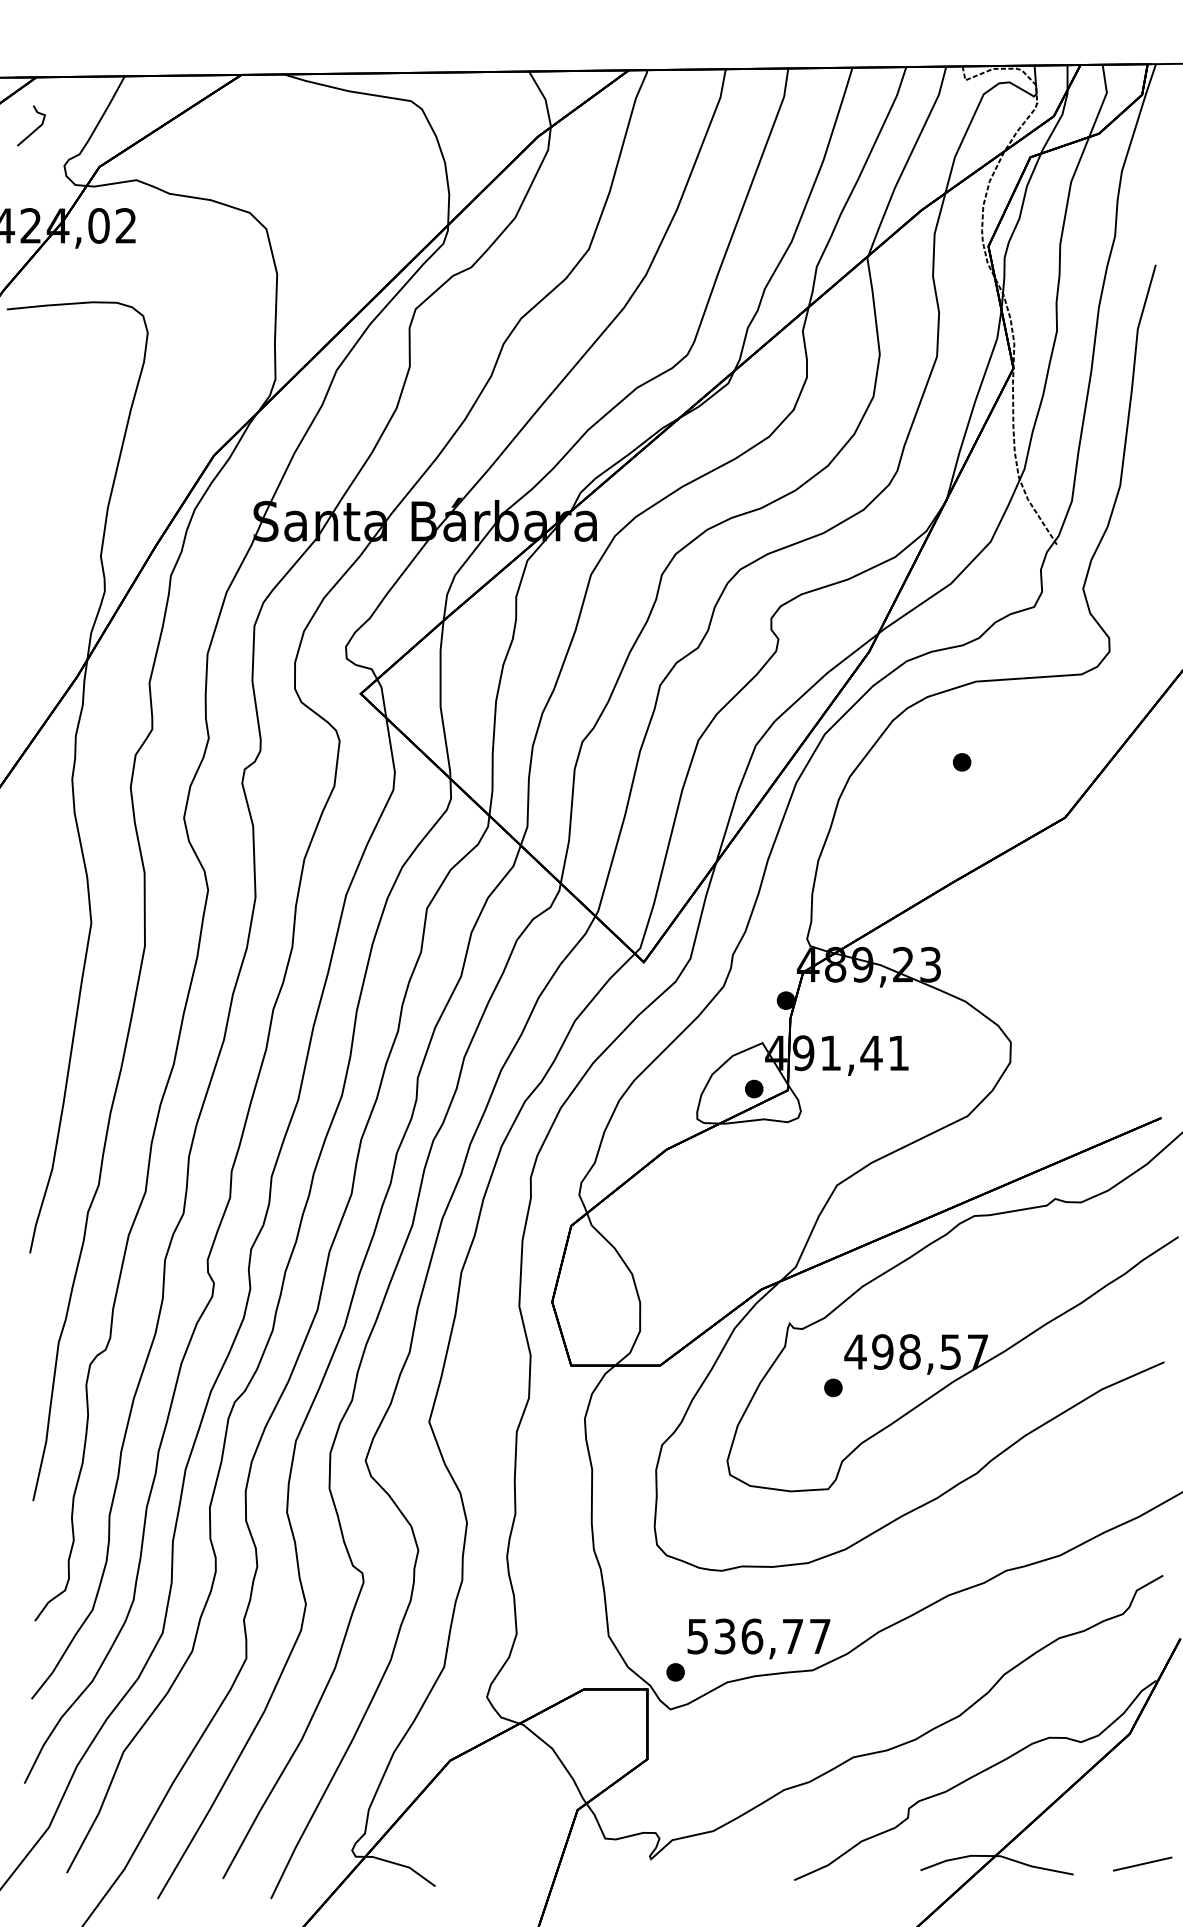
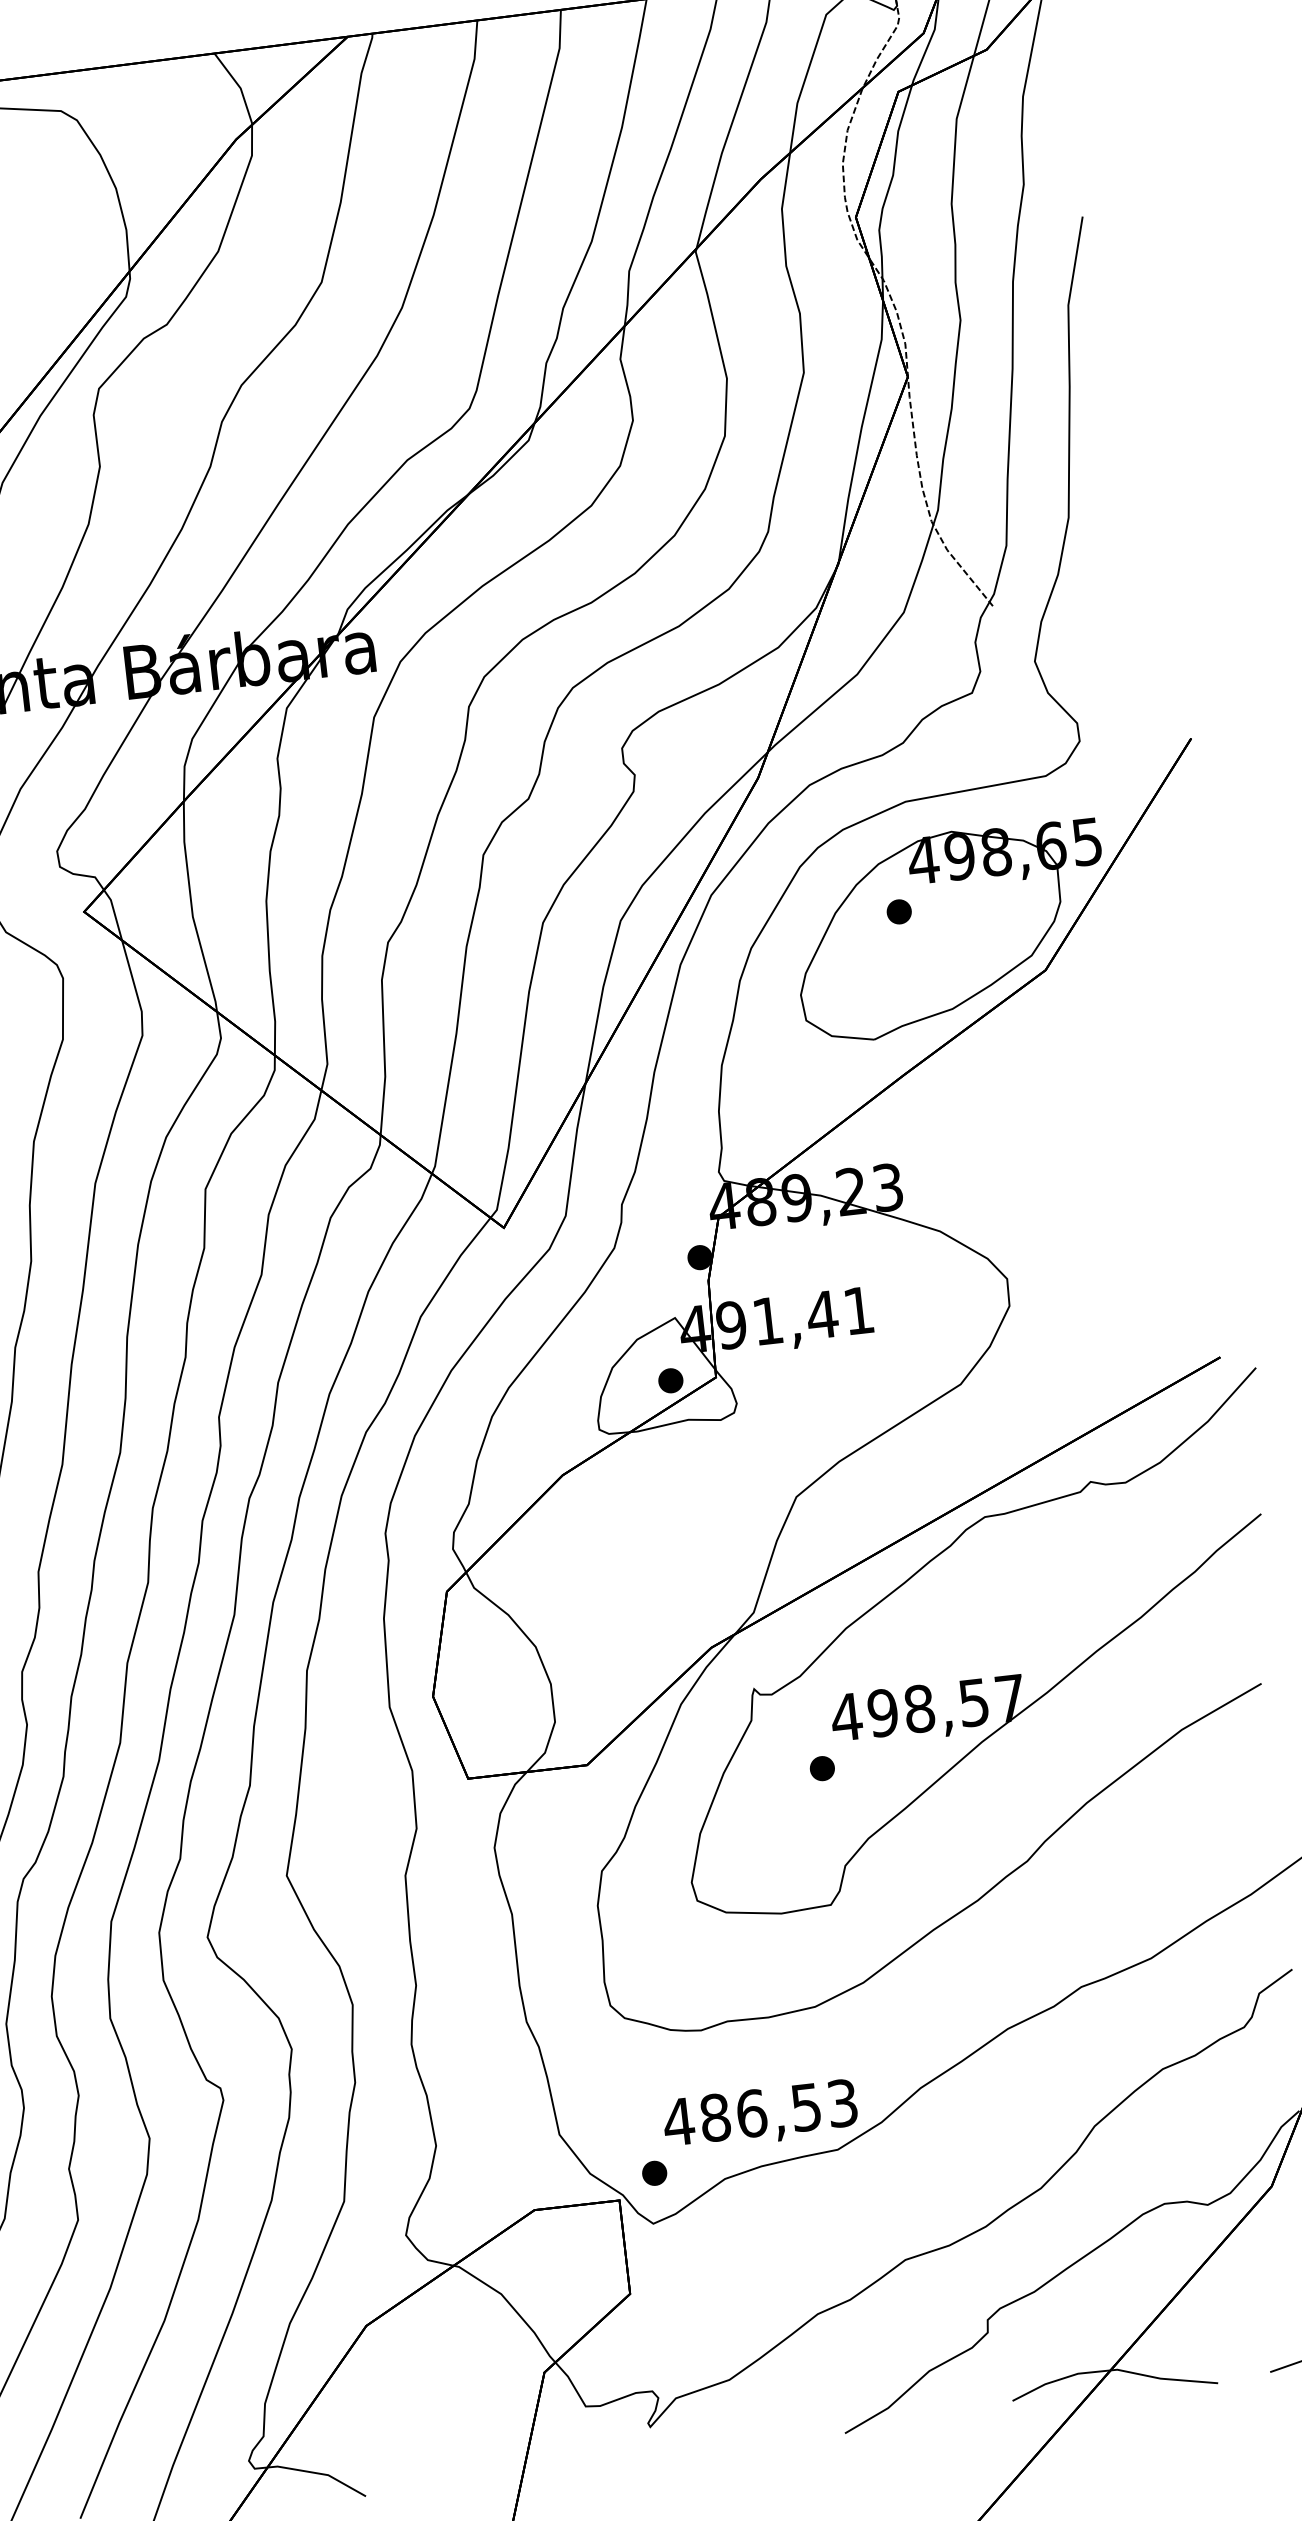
part: (998, 780) -> (950, 930), added
text: (758, 1636) -> (760, 2112), 536,77 -> 486,53

